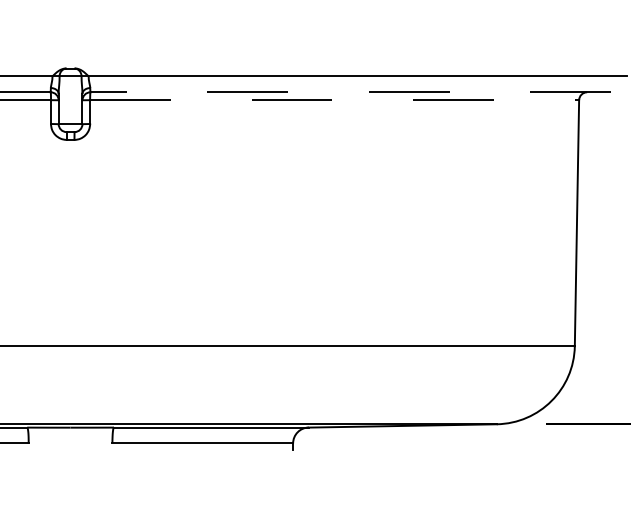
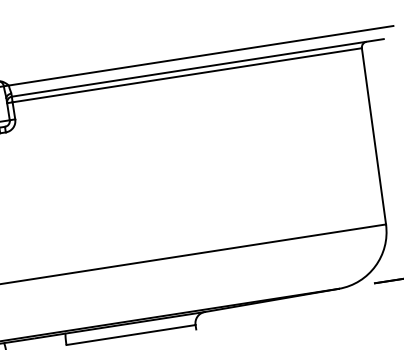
line: (350, 92) -> (197, 68), dashed -> solid
line: (335, 100) -> (187, 75), dashed -> solid

